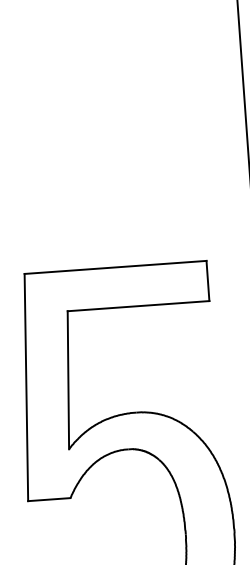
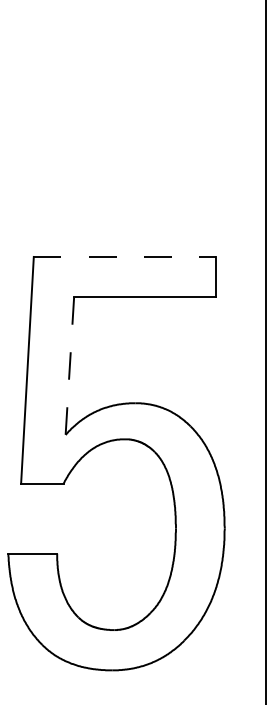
line: (116, 266) -> (125, 256), solid -> dashed
line: (68, 380) -> (69, 366), solid -> dashed

